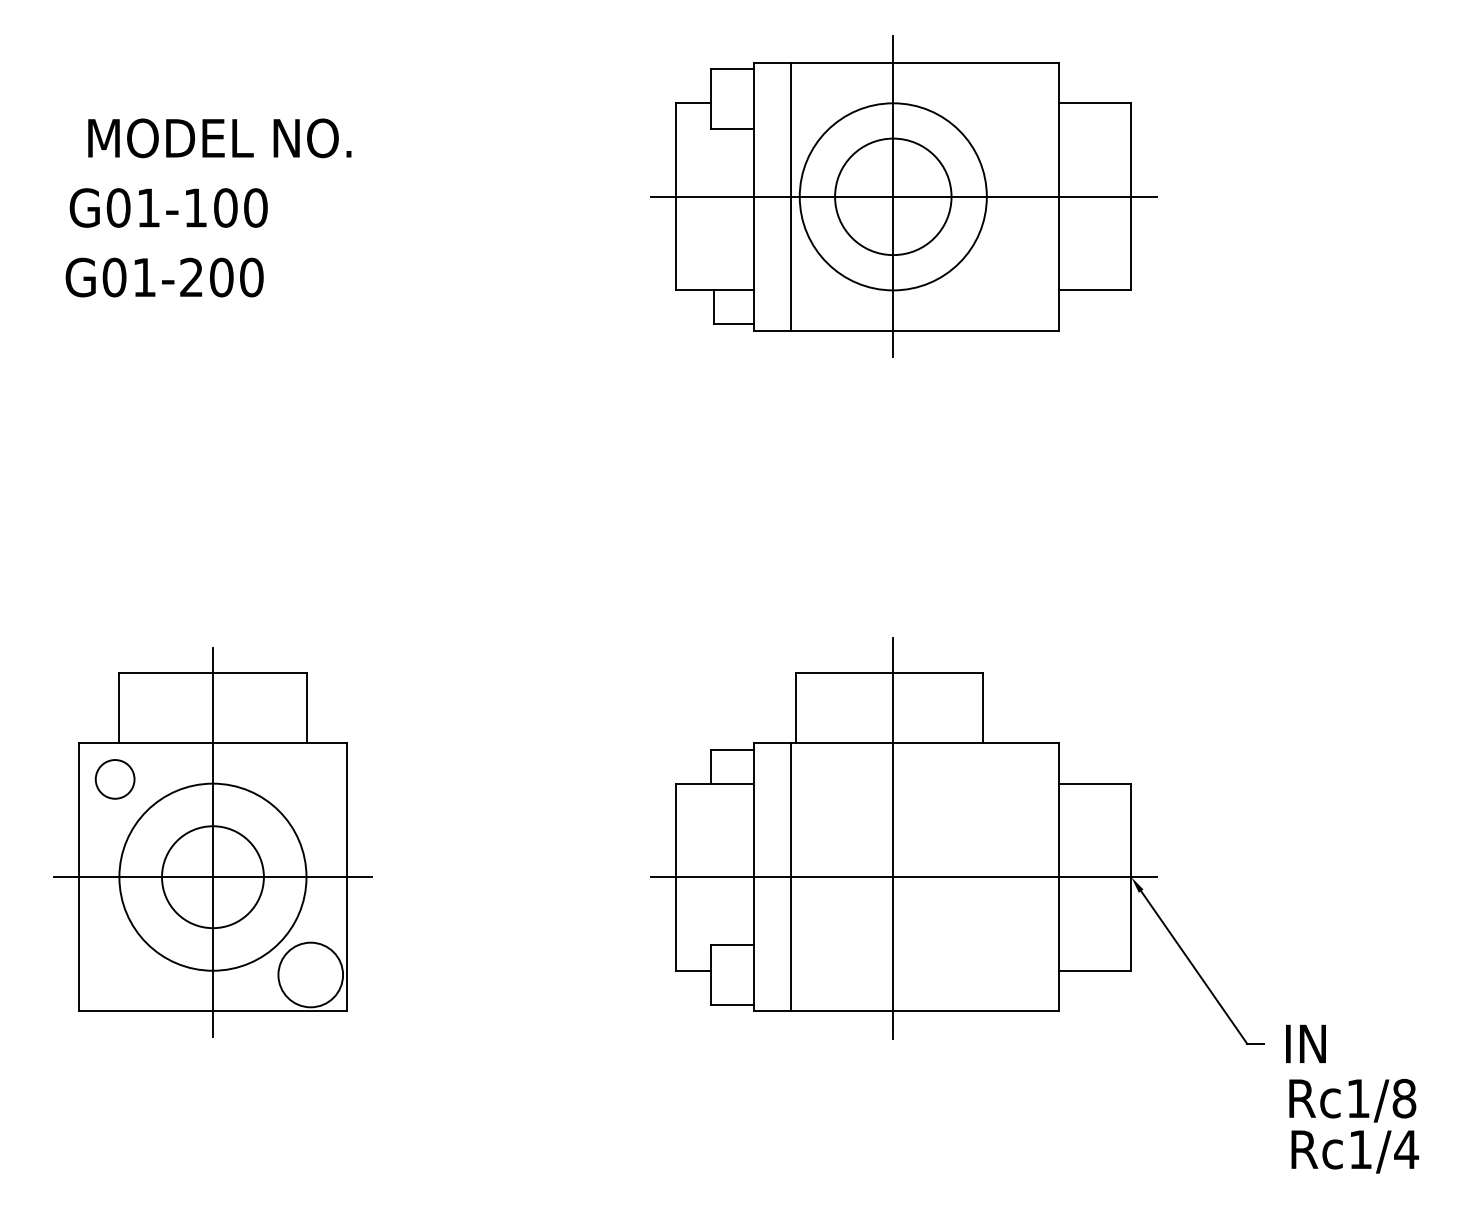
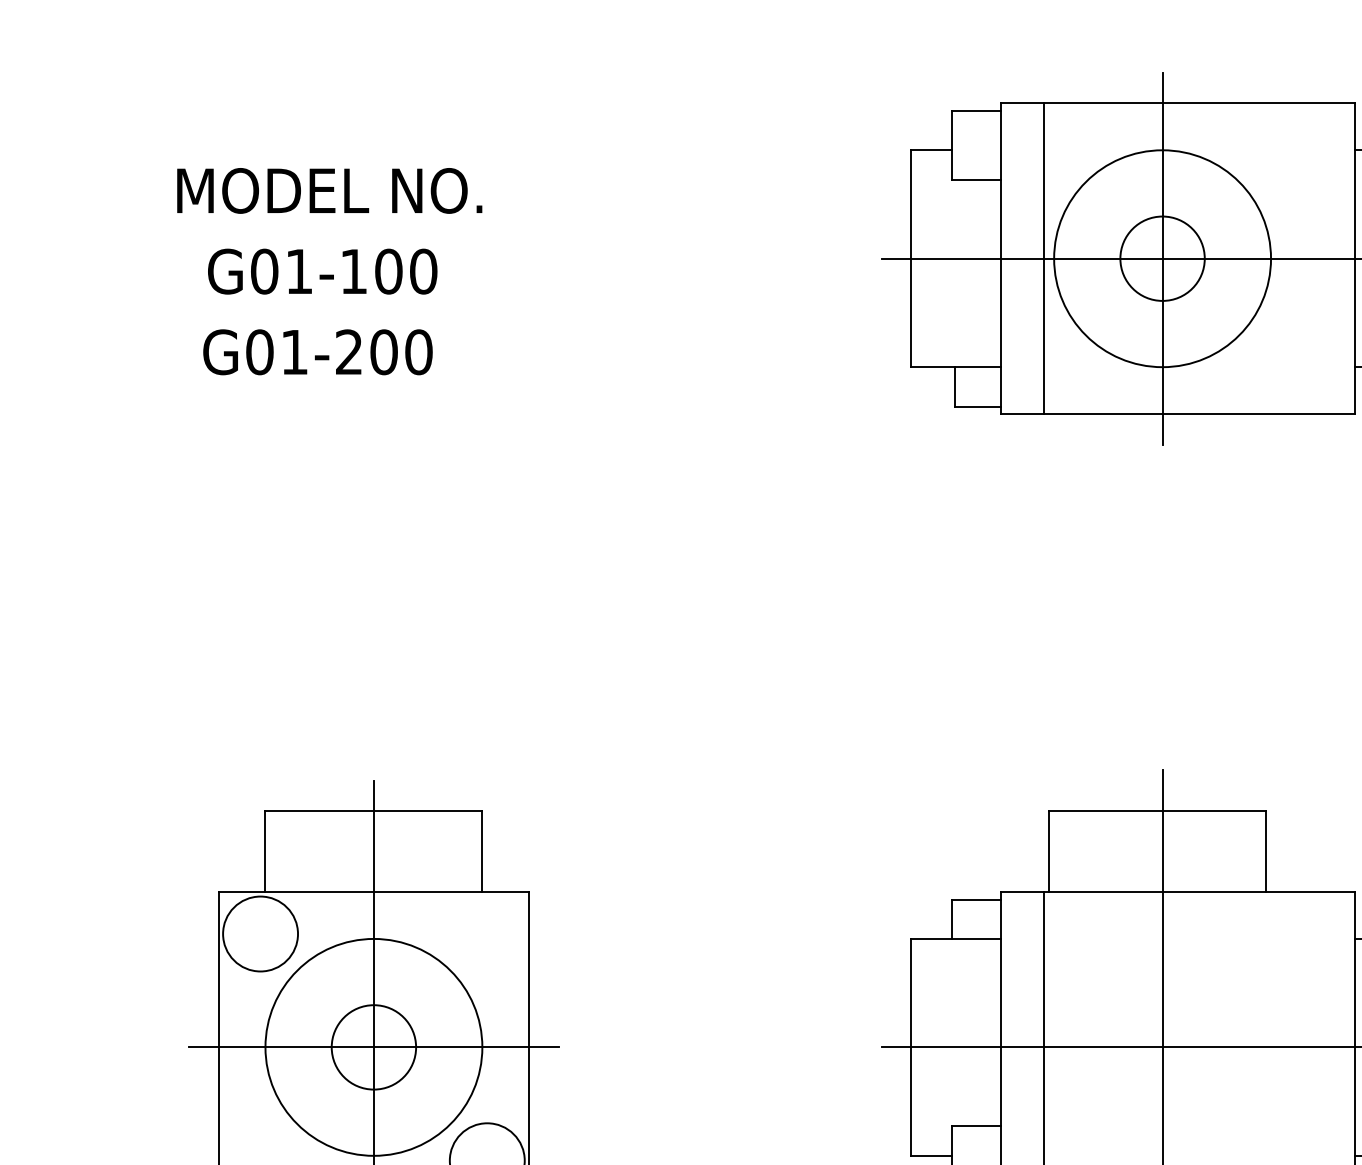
text: (219, 138) -> (329, 191), moved
circle: (892, 196) -> (1161, 258), size x0.62
circle: (114, 779) -> (259, 934), size x1.67
circle: (212, 876) -> (373, 1046), size x0.71

